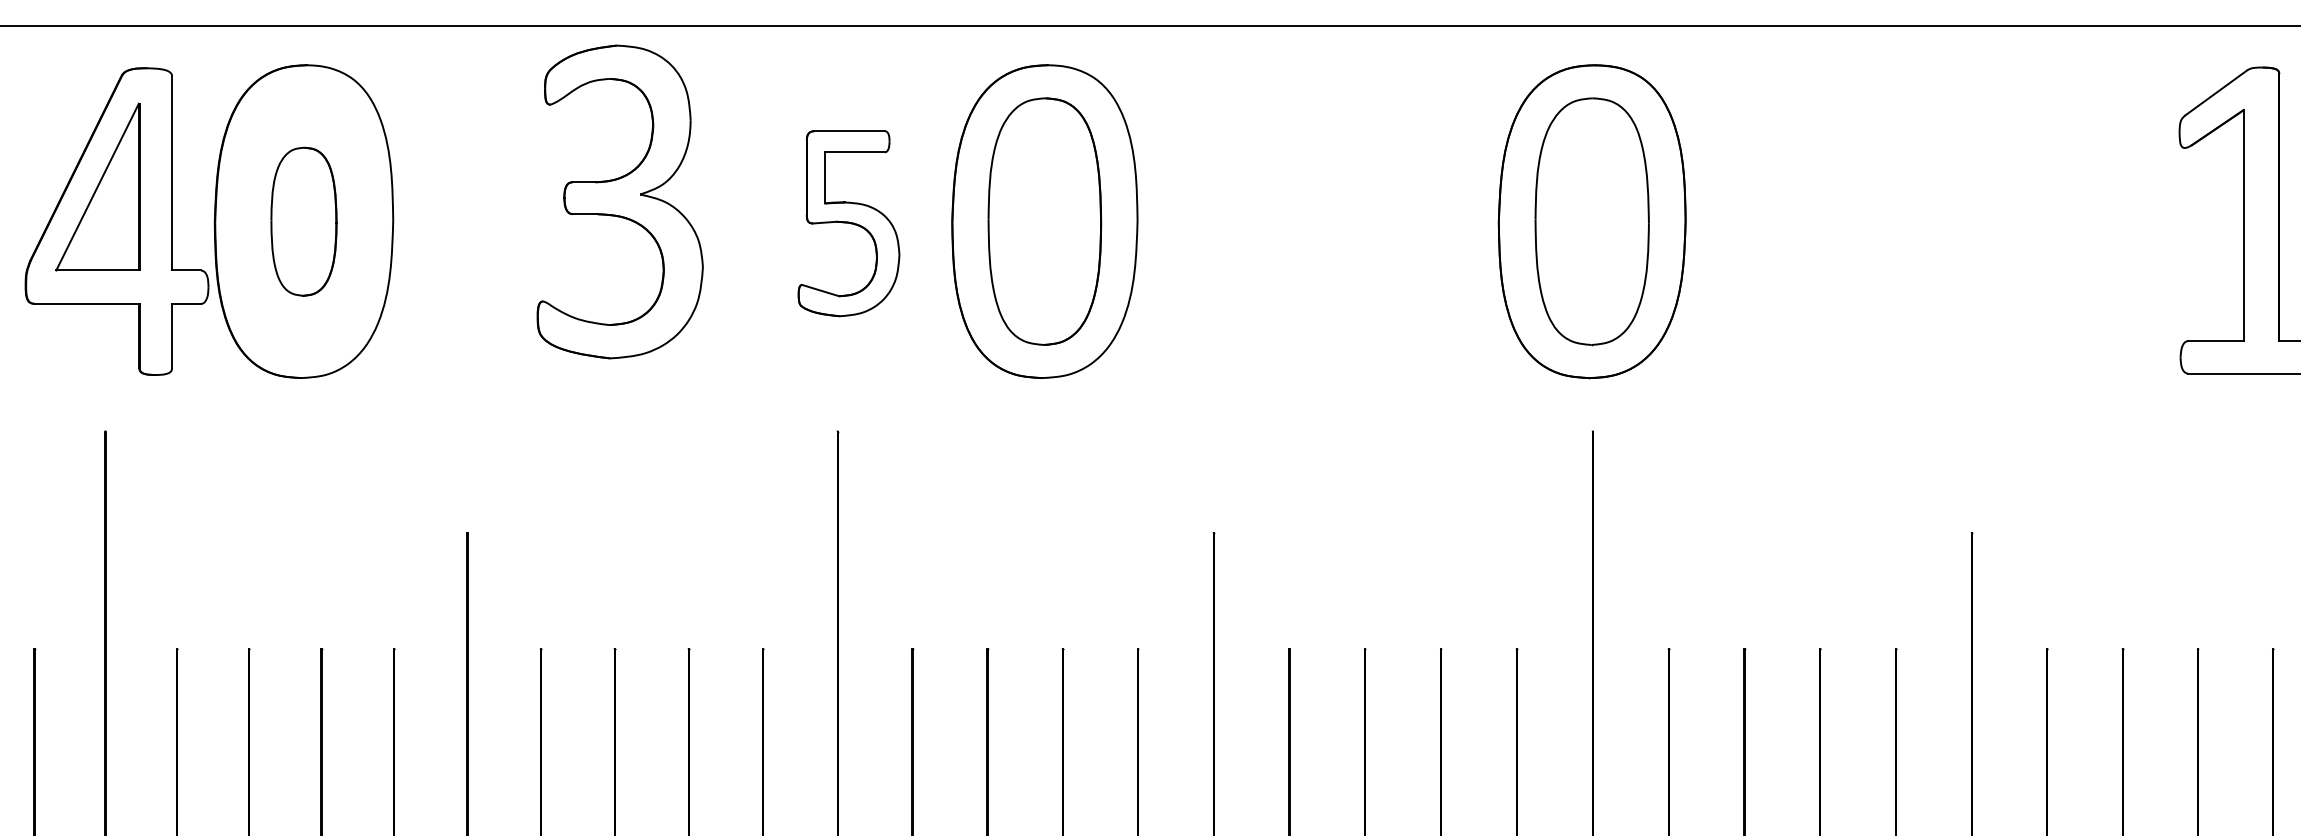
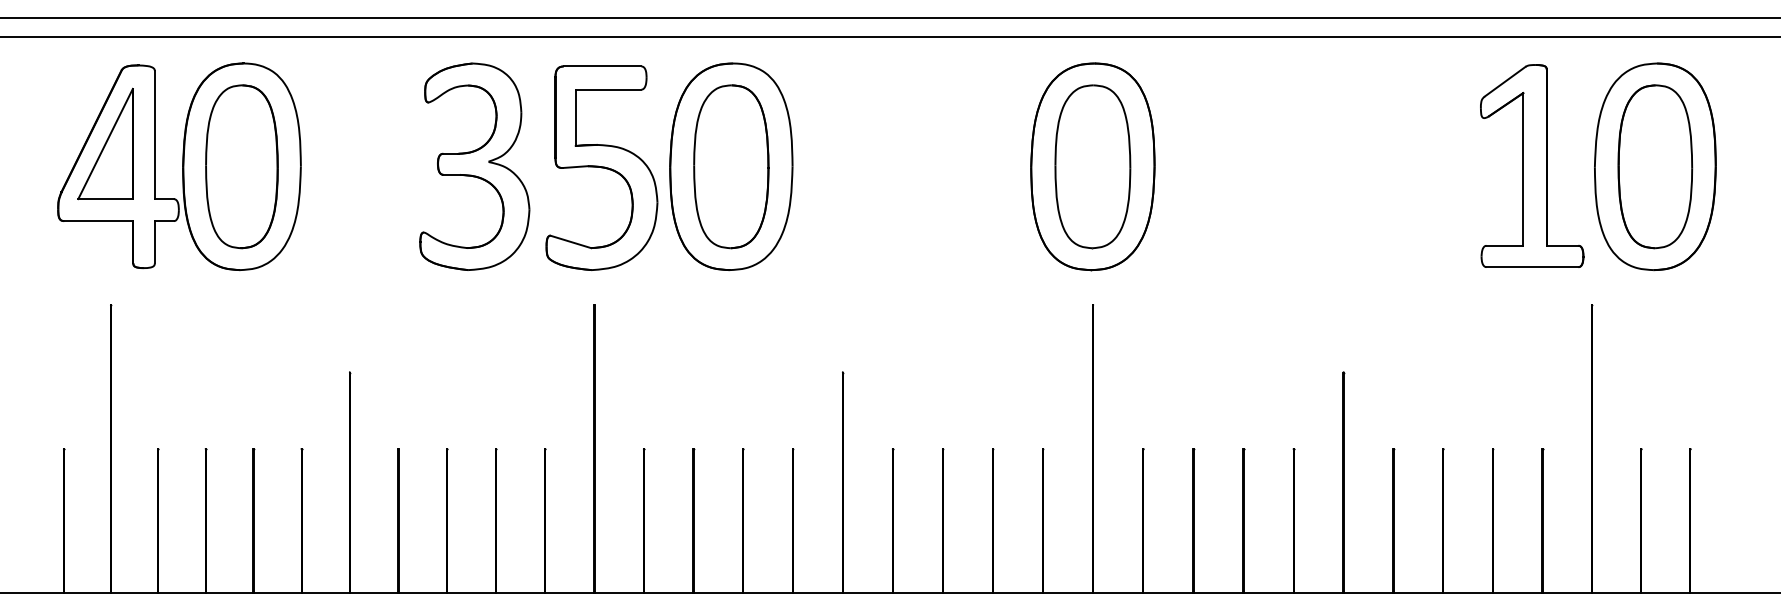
part: (619, 201) -> (474, 166), moved
part: (303, 221) -> (241, 166), size x1.67
part: (848, 222) -> (601, 167), size x1.67

